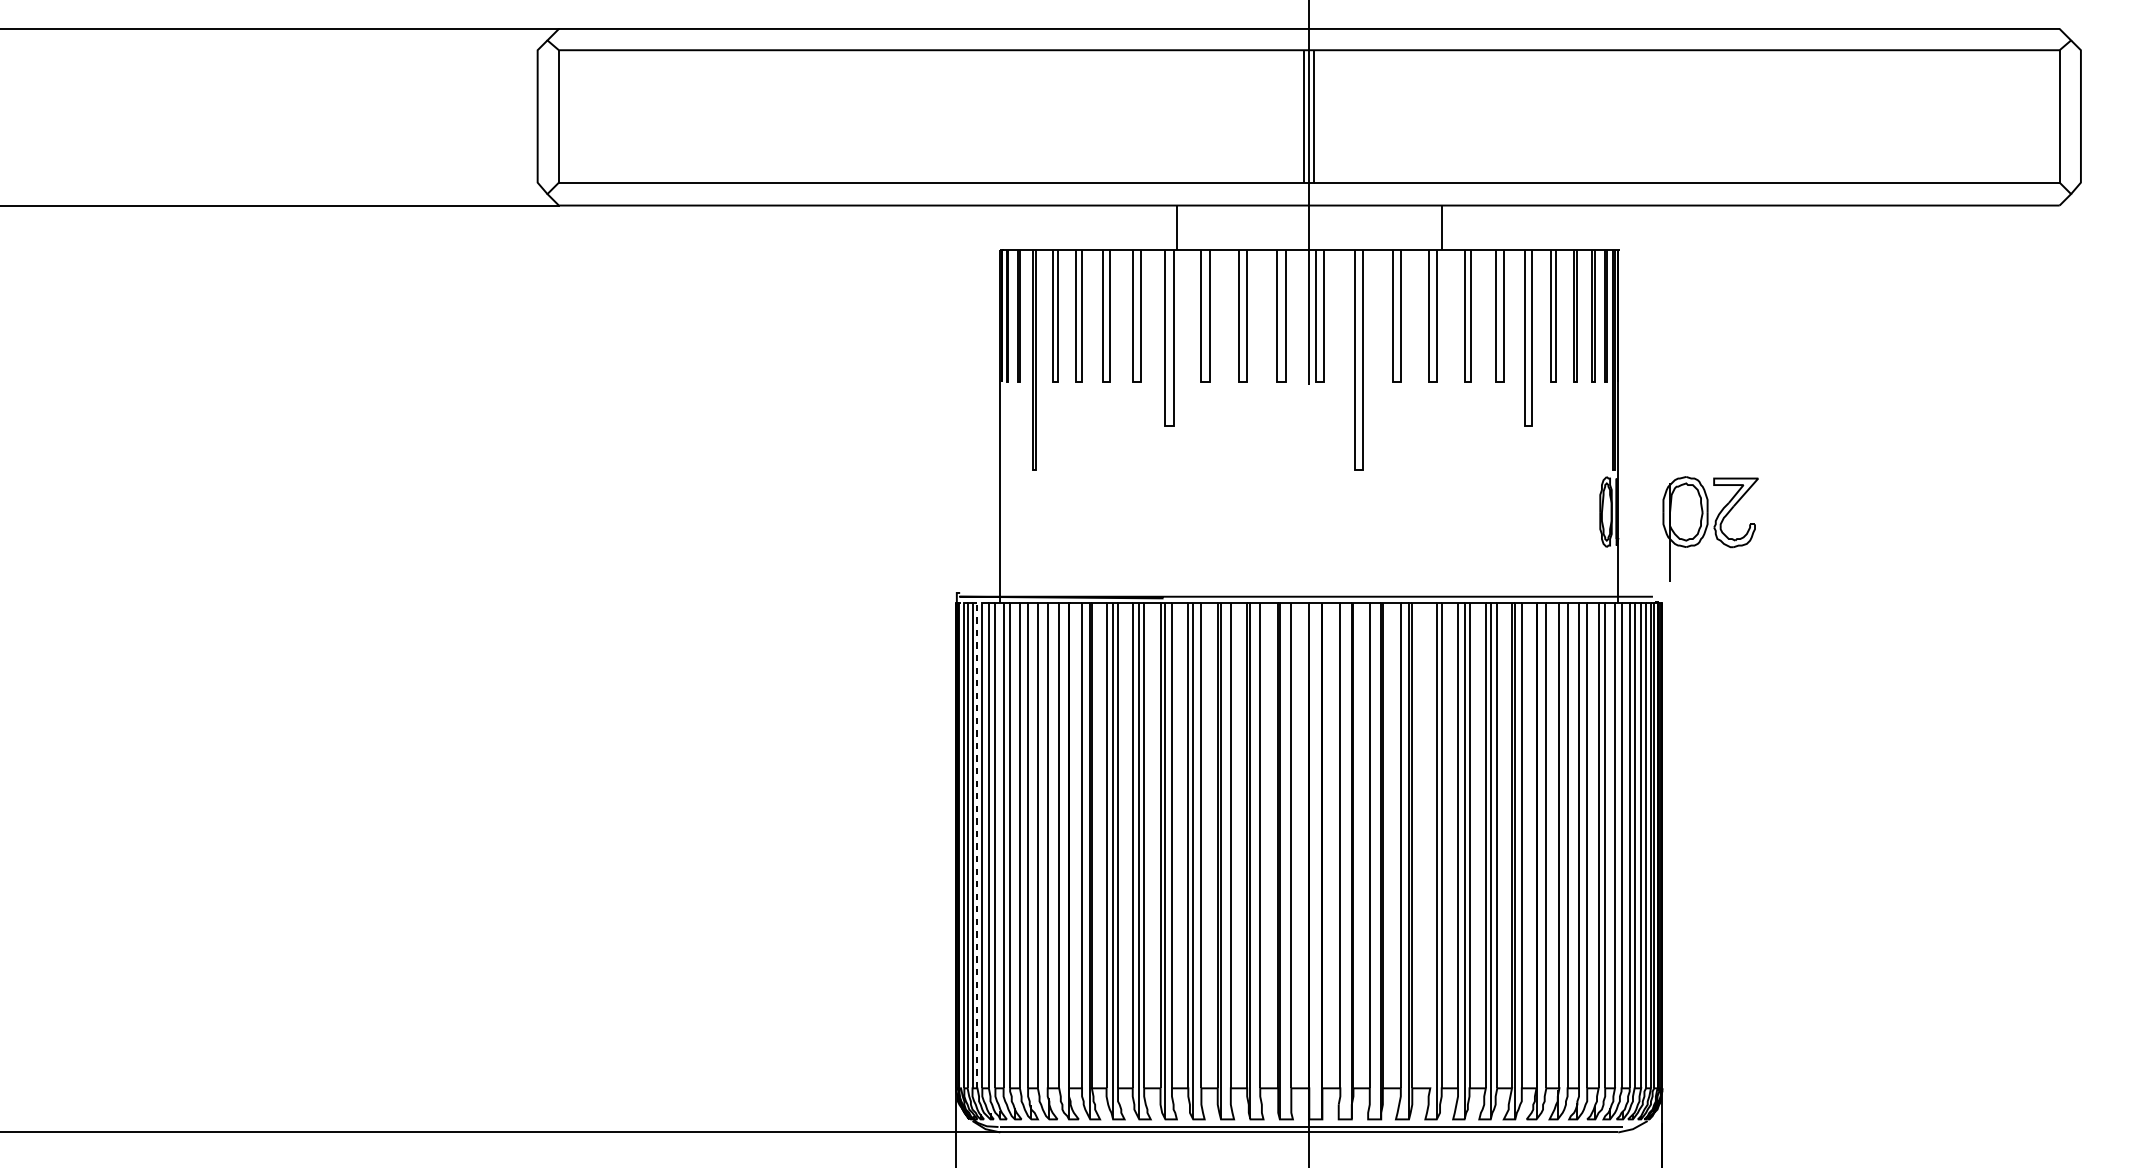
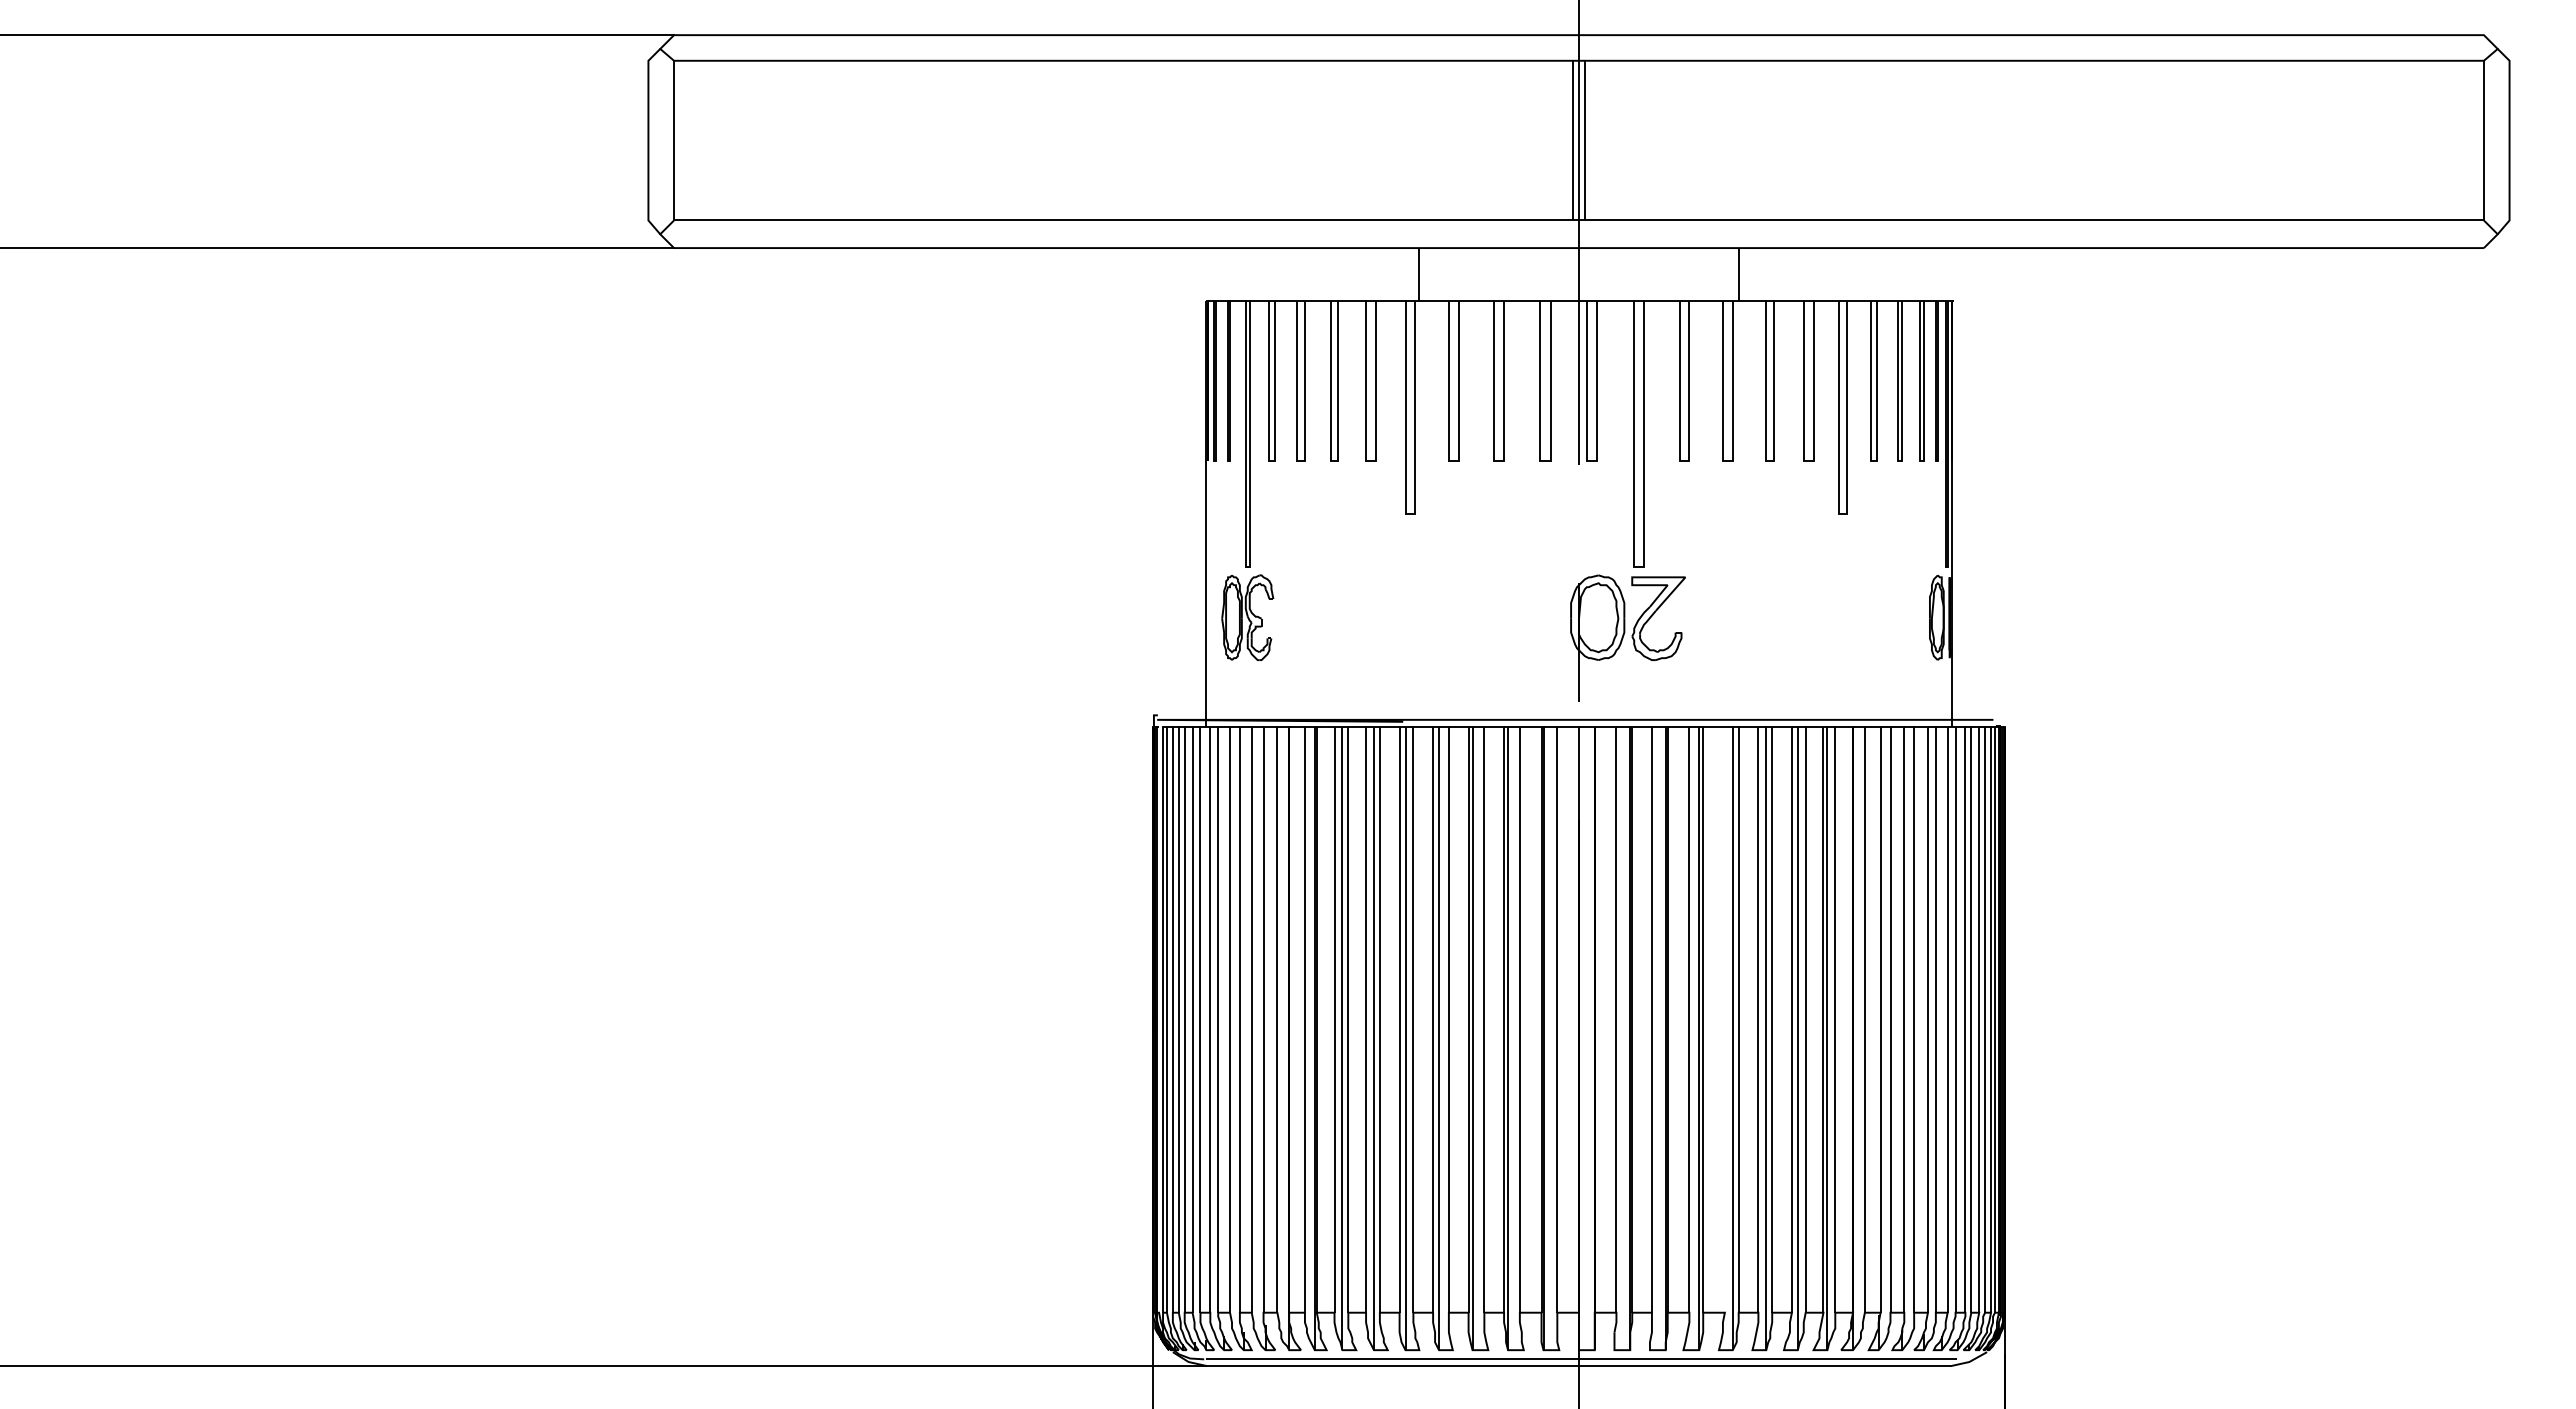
part: (1034, 511) -> (1247, 617), added
part: (1710, 528) -> (1627, 637), moved
line: (977, 841) -> (1178, 1015), dashed -> solid

